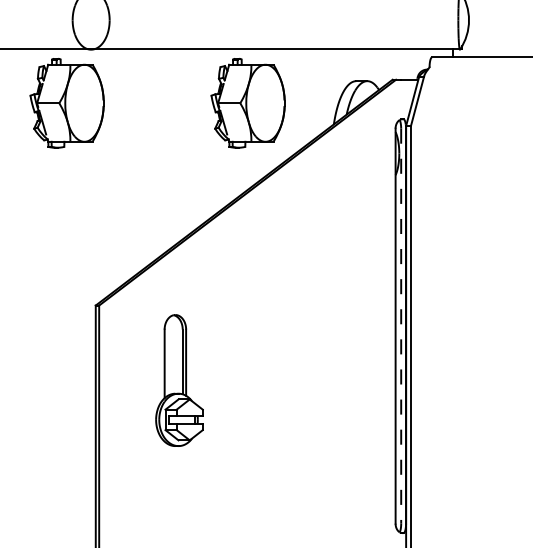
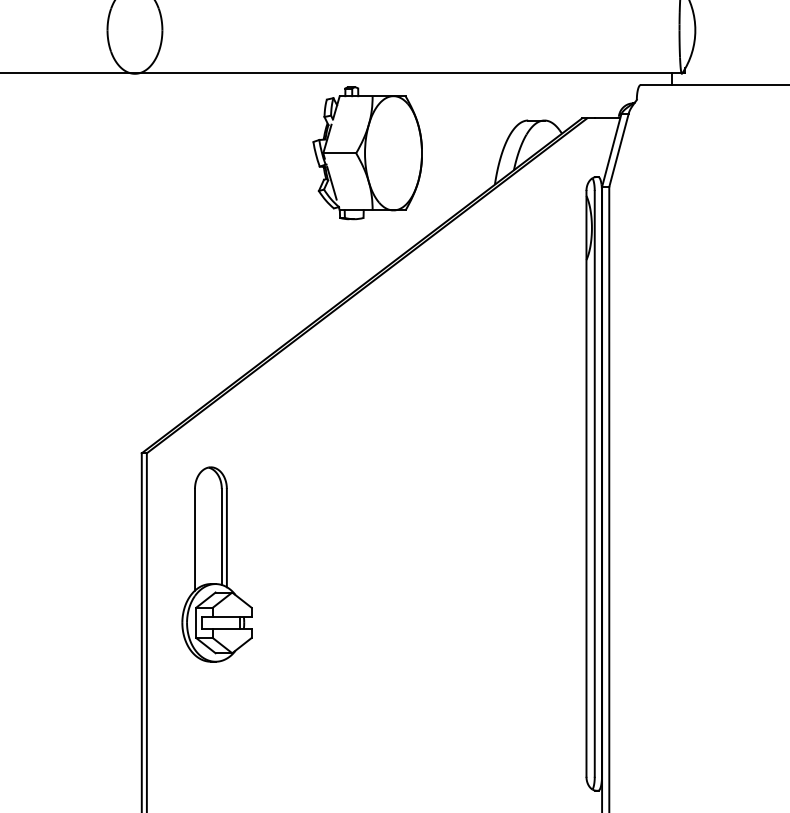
part: (66, 103) -> (98, 153), removed
line: (401, 326) -> (595, 484), dashed -> solid
part: (179, 380) -> (217, 564), moved

